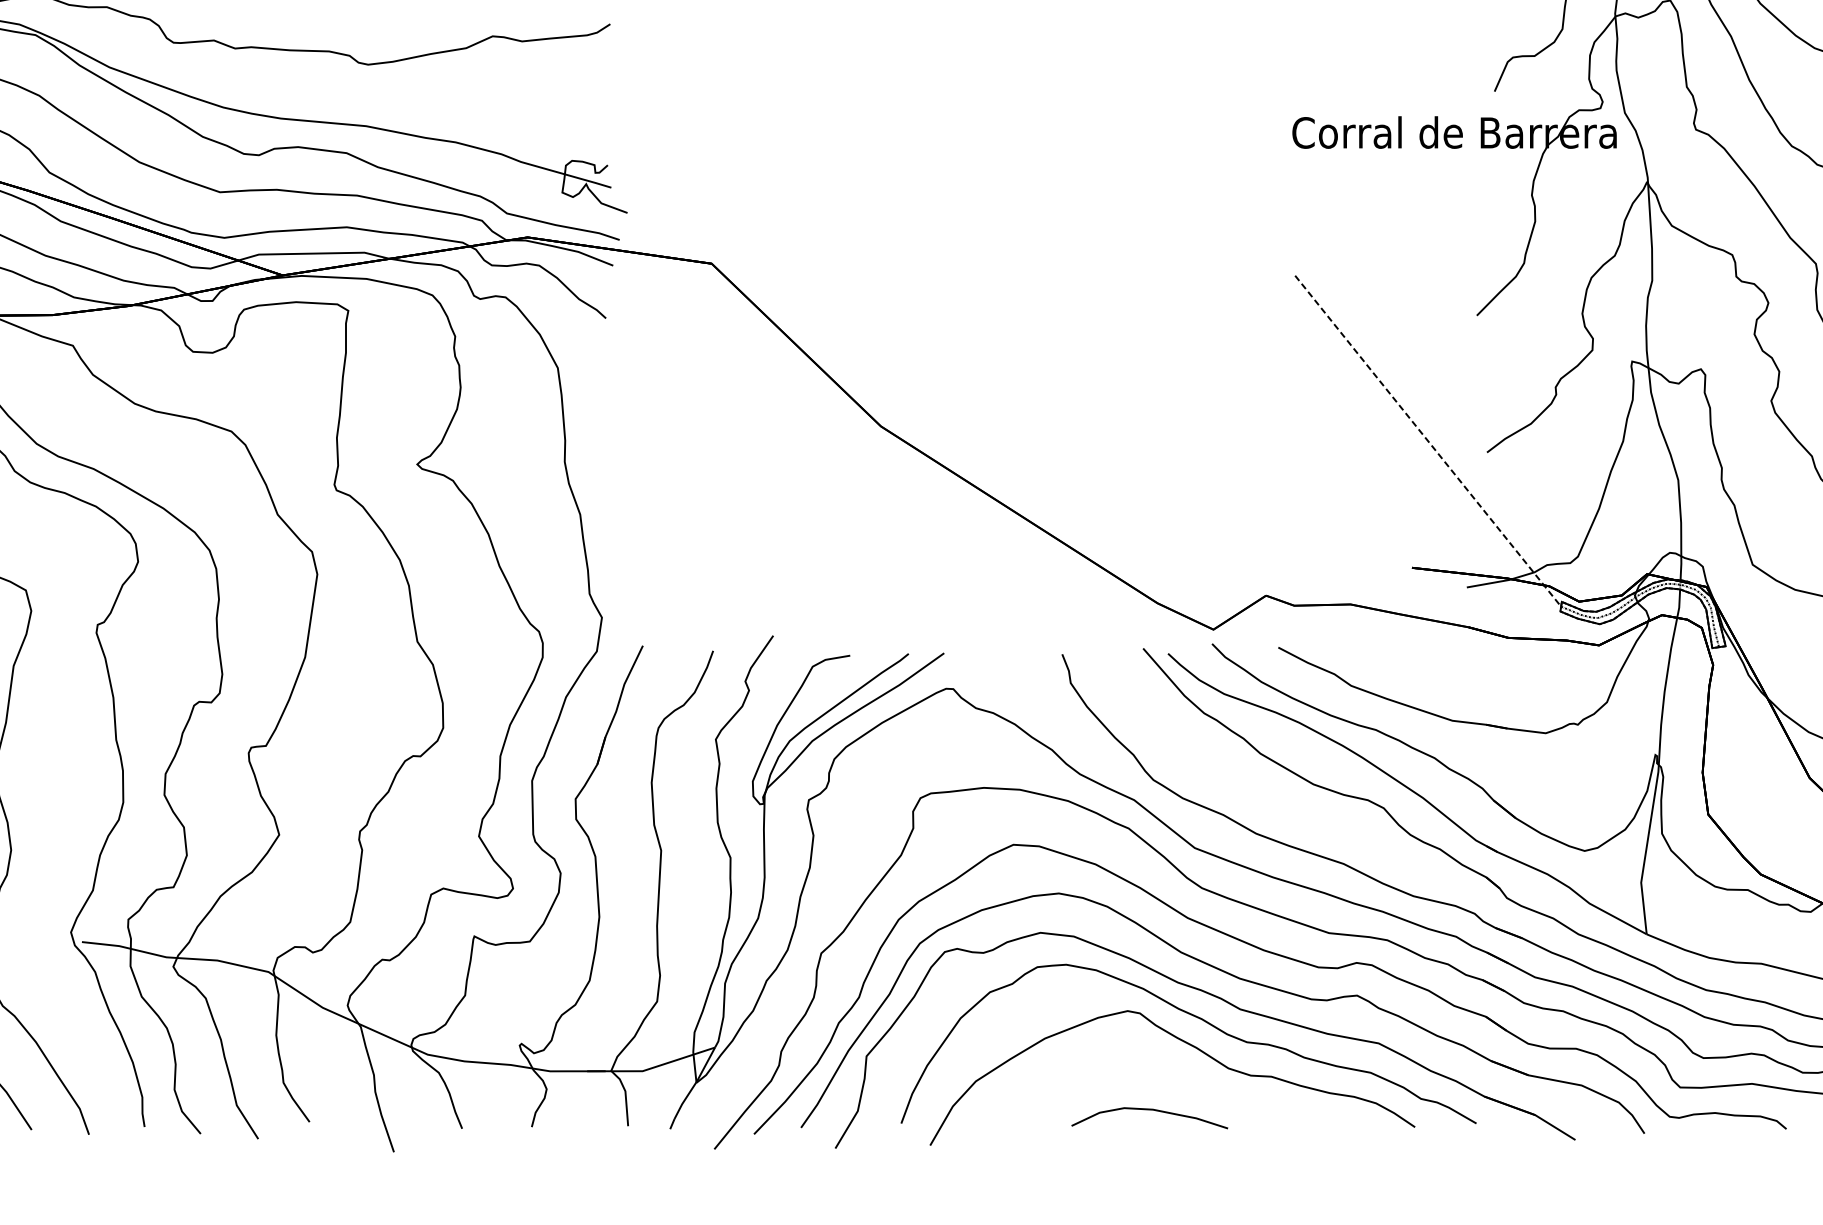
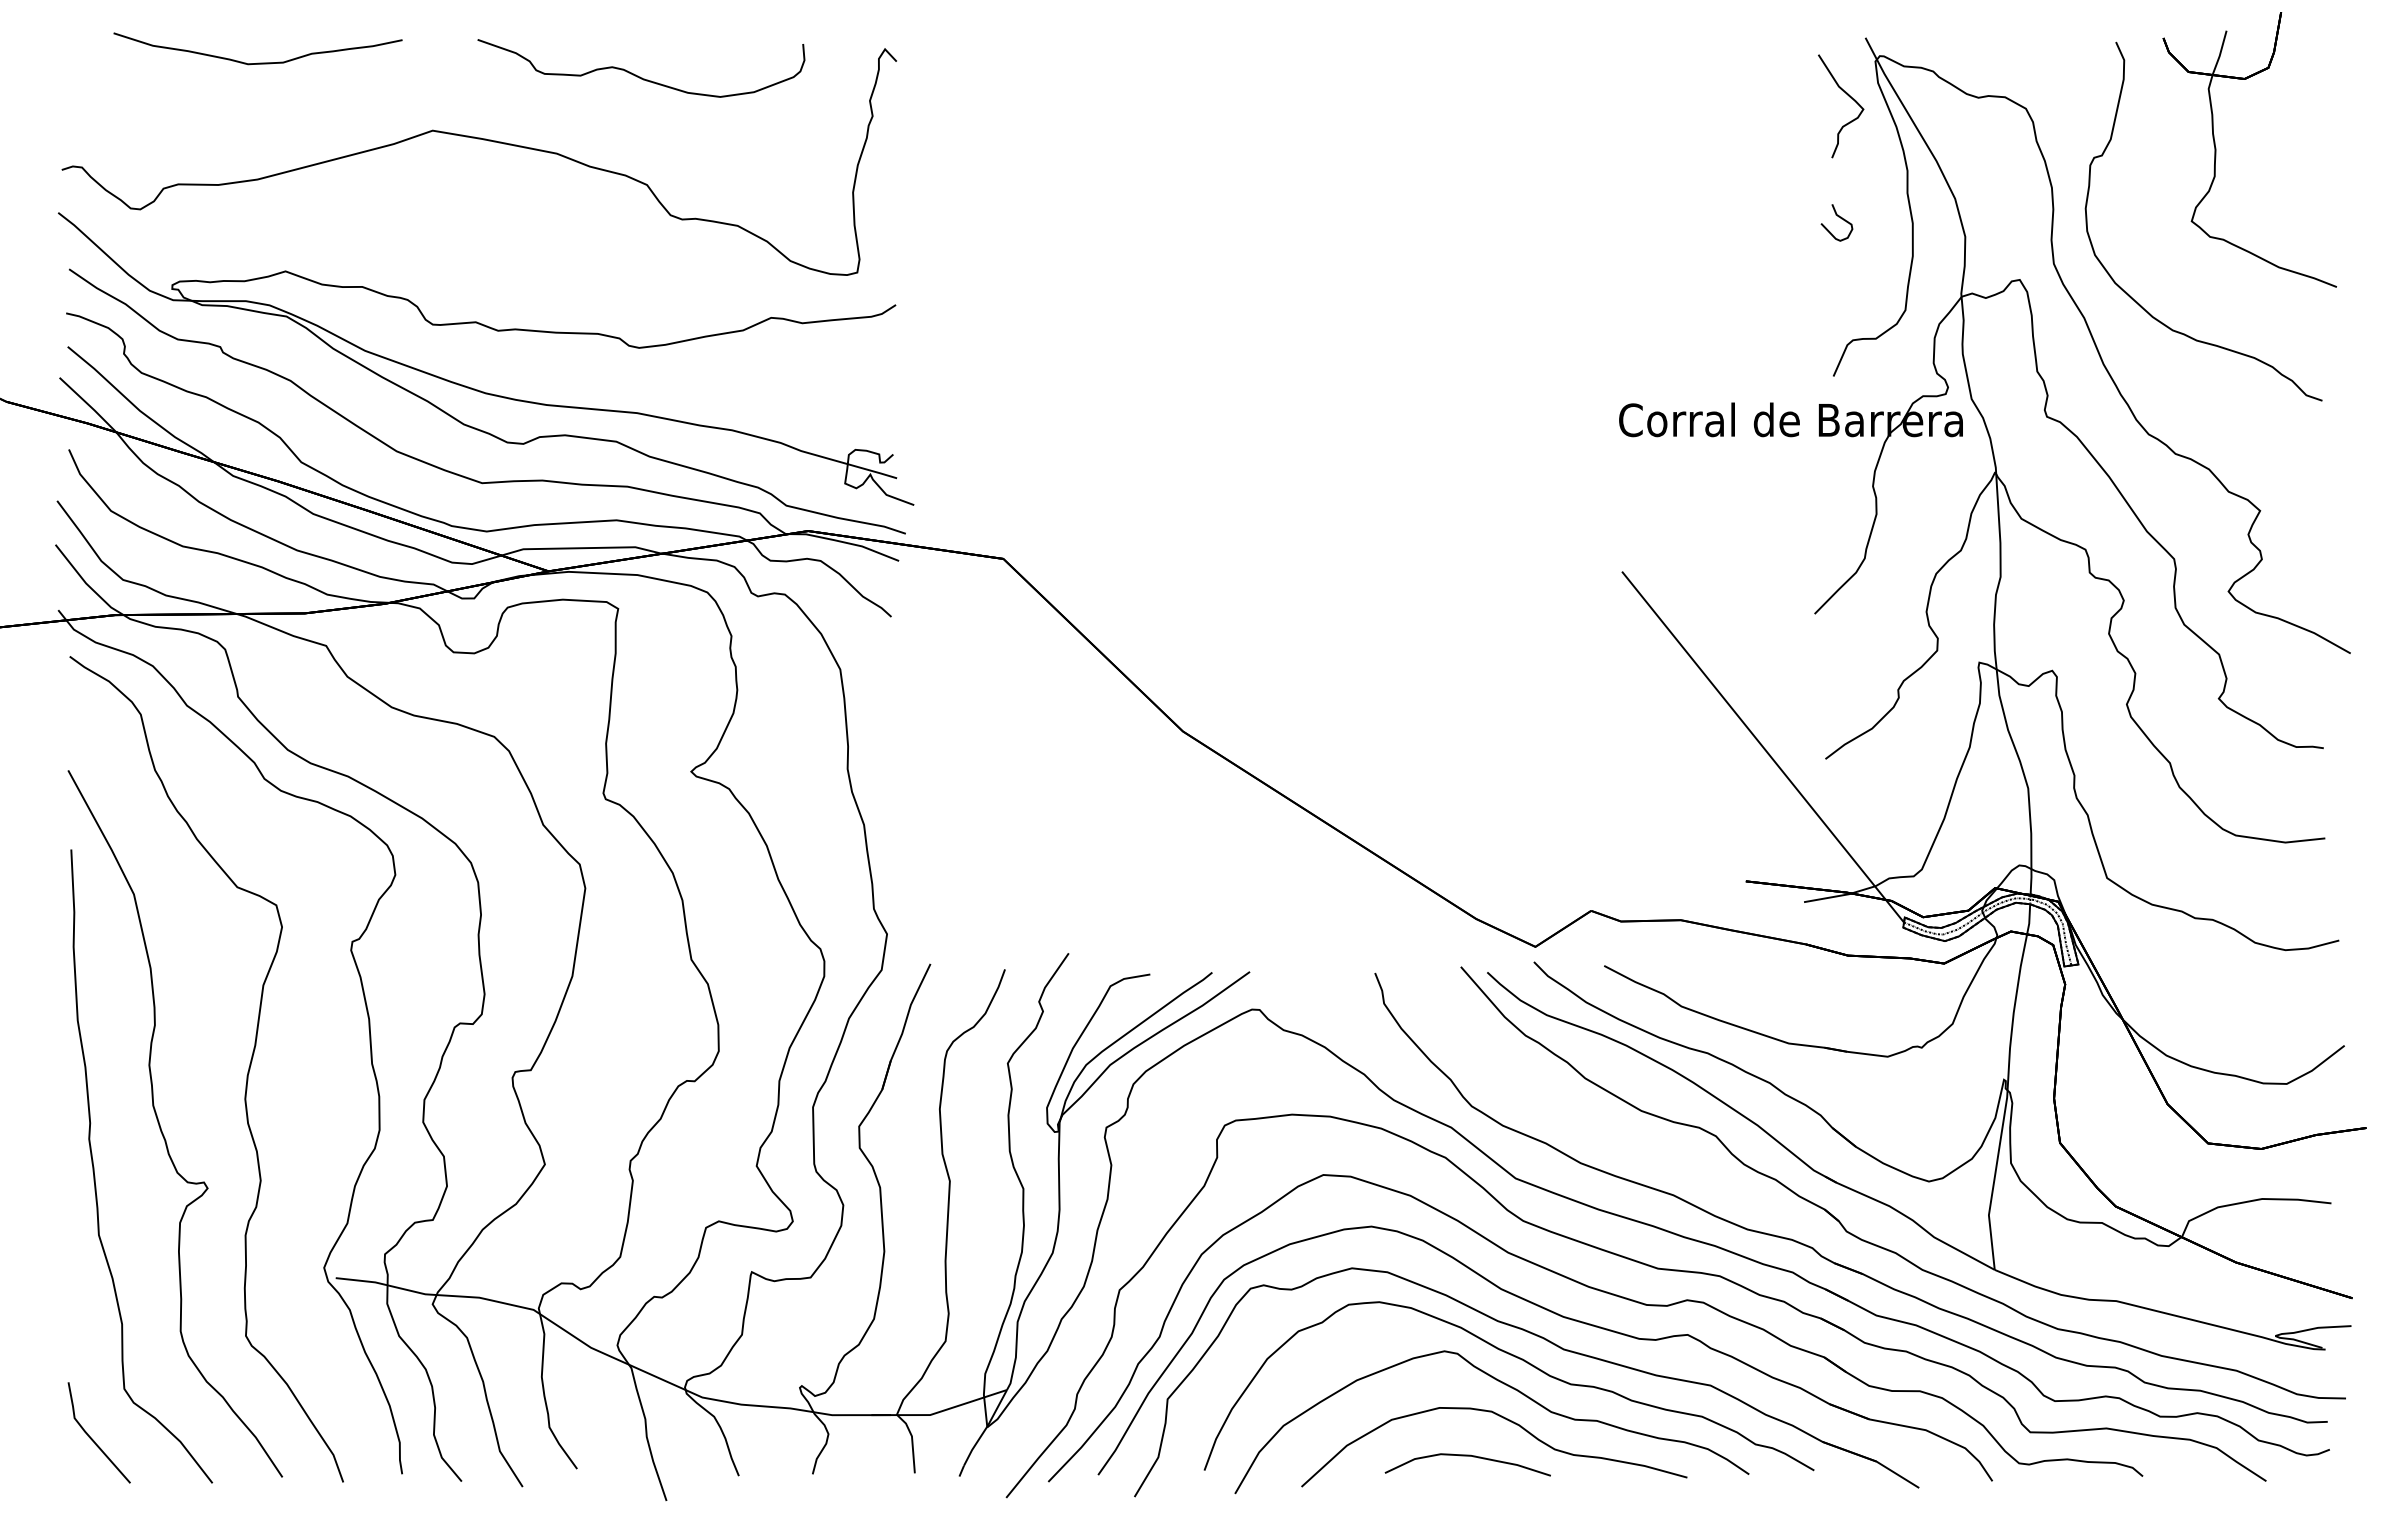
line: (1428, 441) -> (1763, 747), dashed -> solid
part: (1187, 1076) -> (1507, 1420), added

